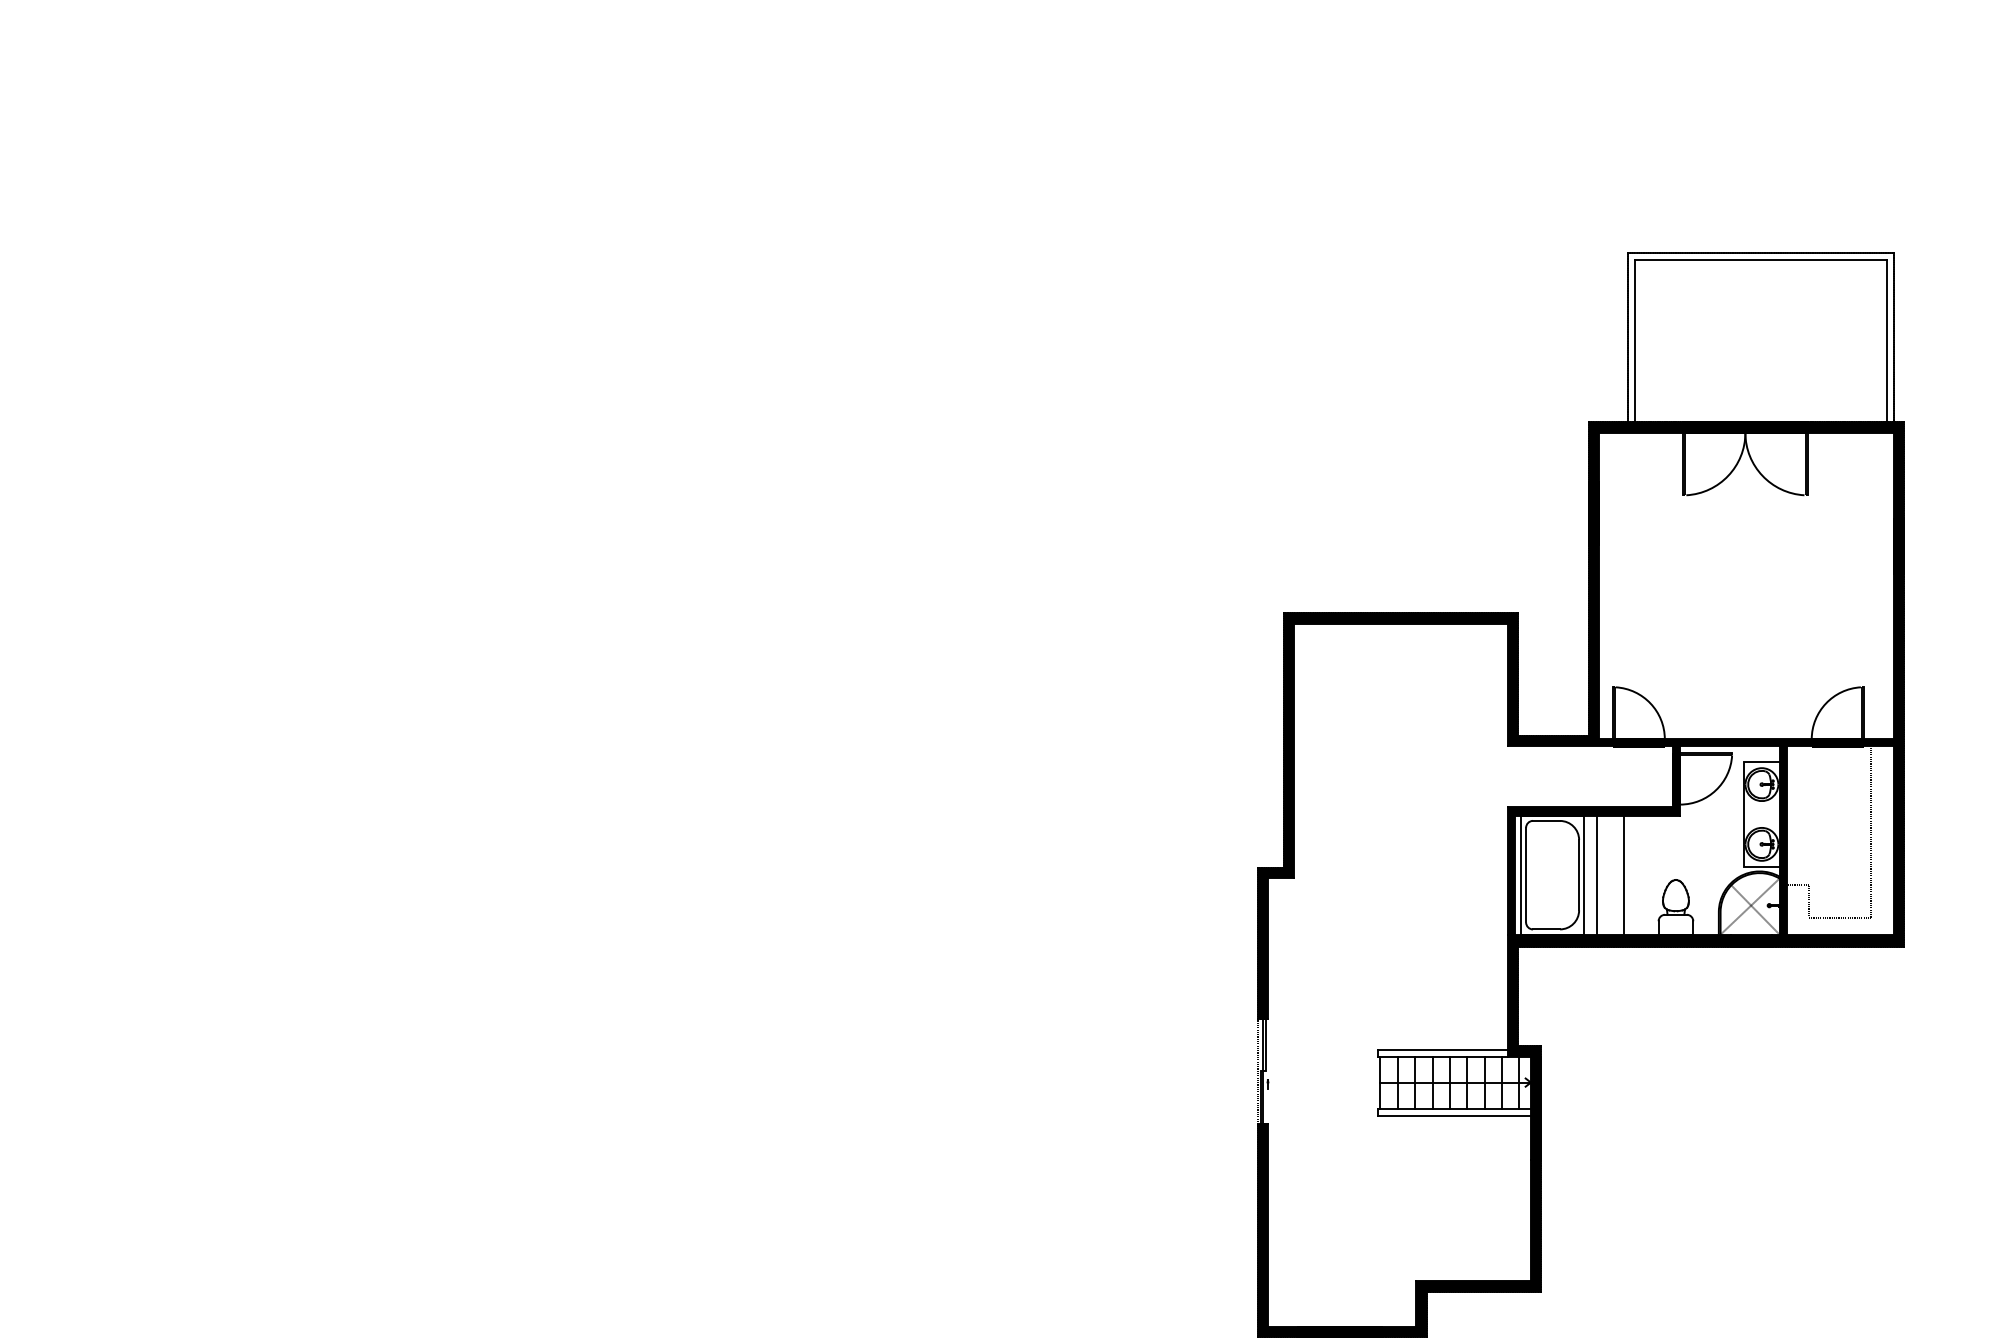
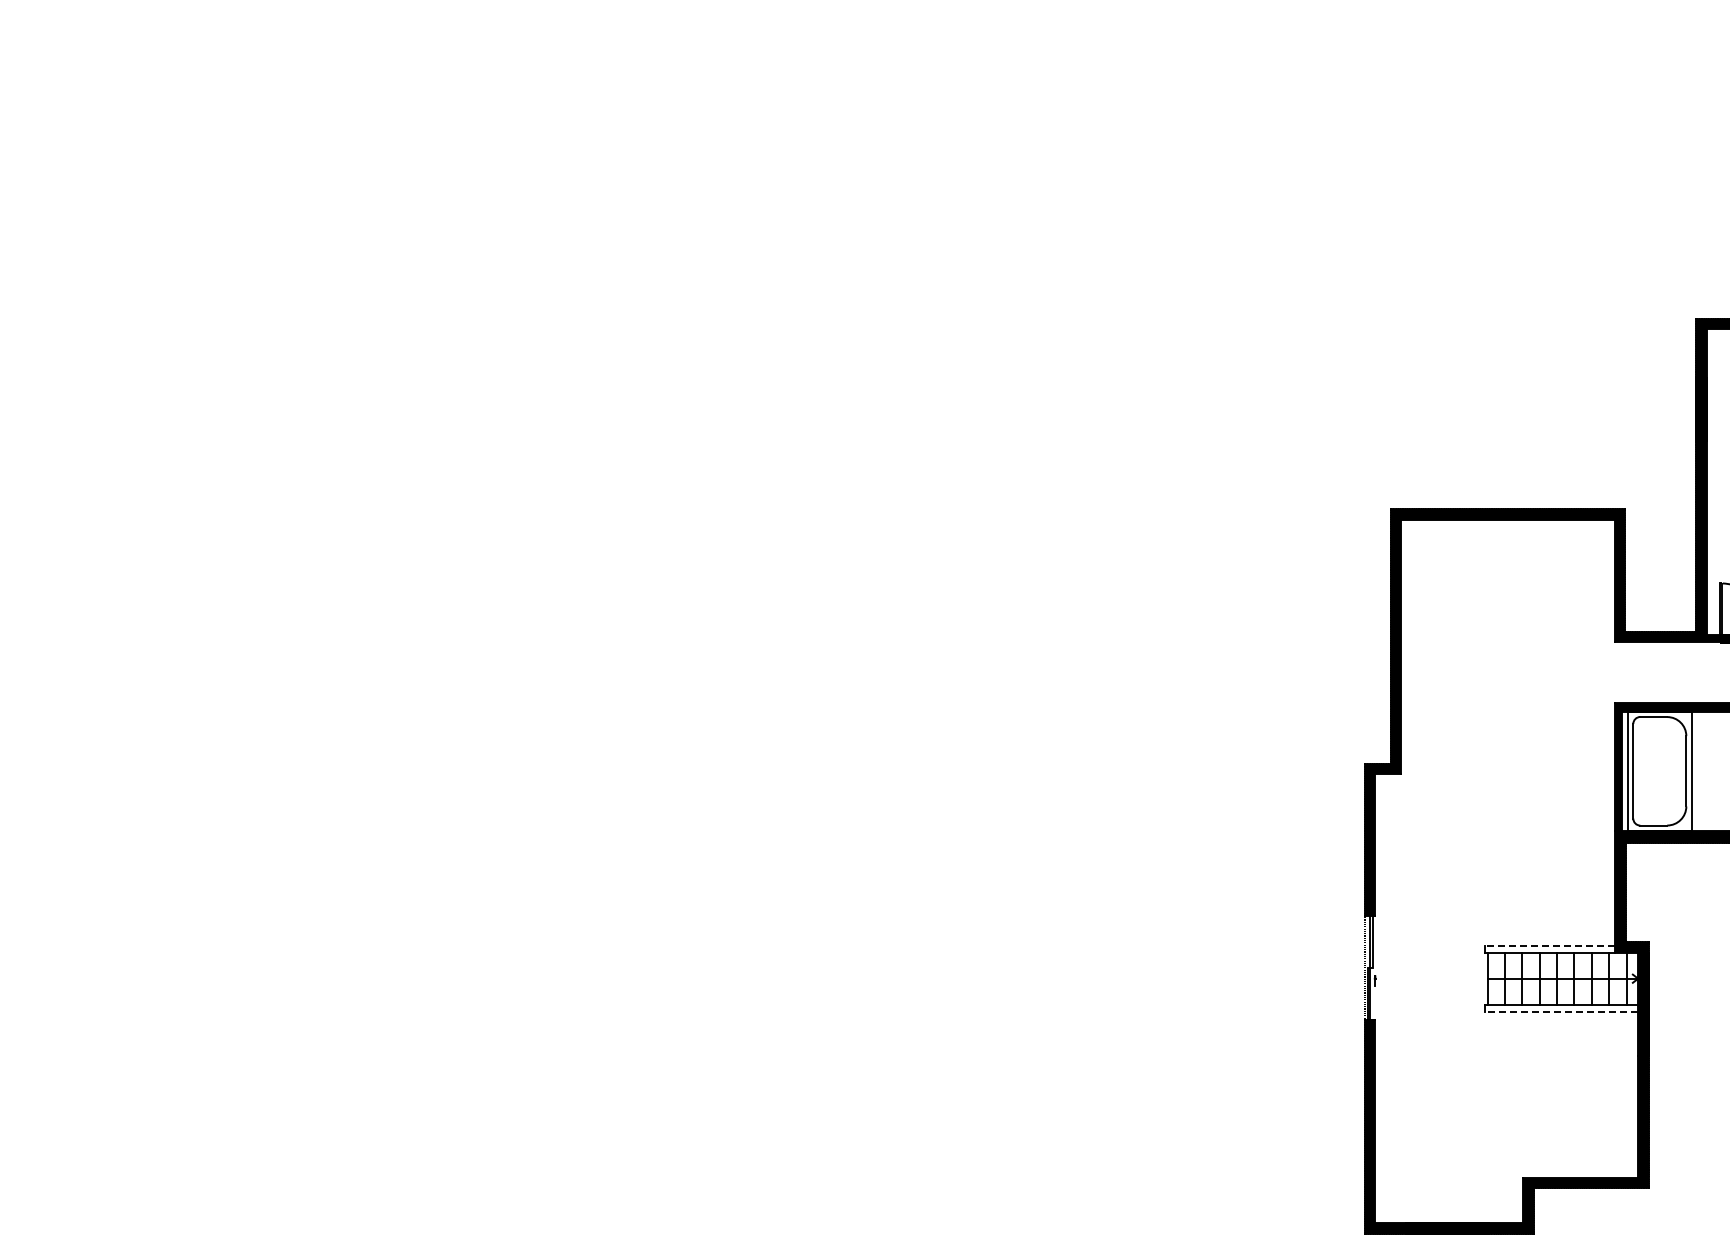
line: (1597, 874) -> (1704, 770), removed
line: (1442, 1049) -> (1549, 945), solid -> dashed
line: (1454, 1115) -> (1561, 1011), solid -> dashed

